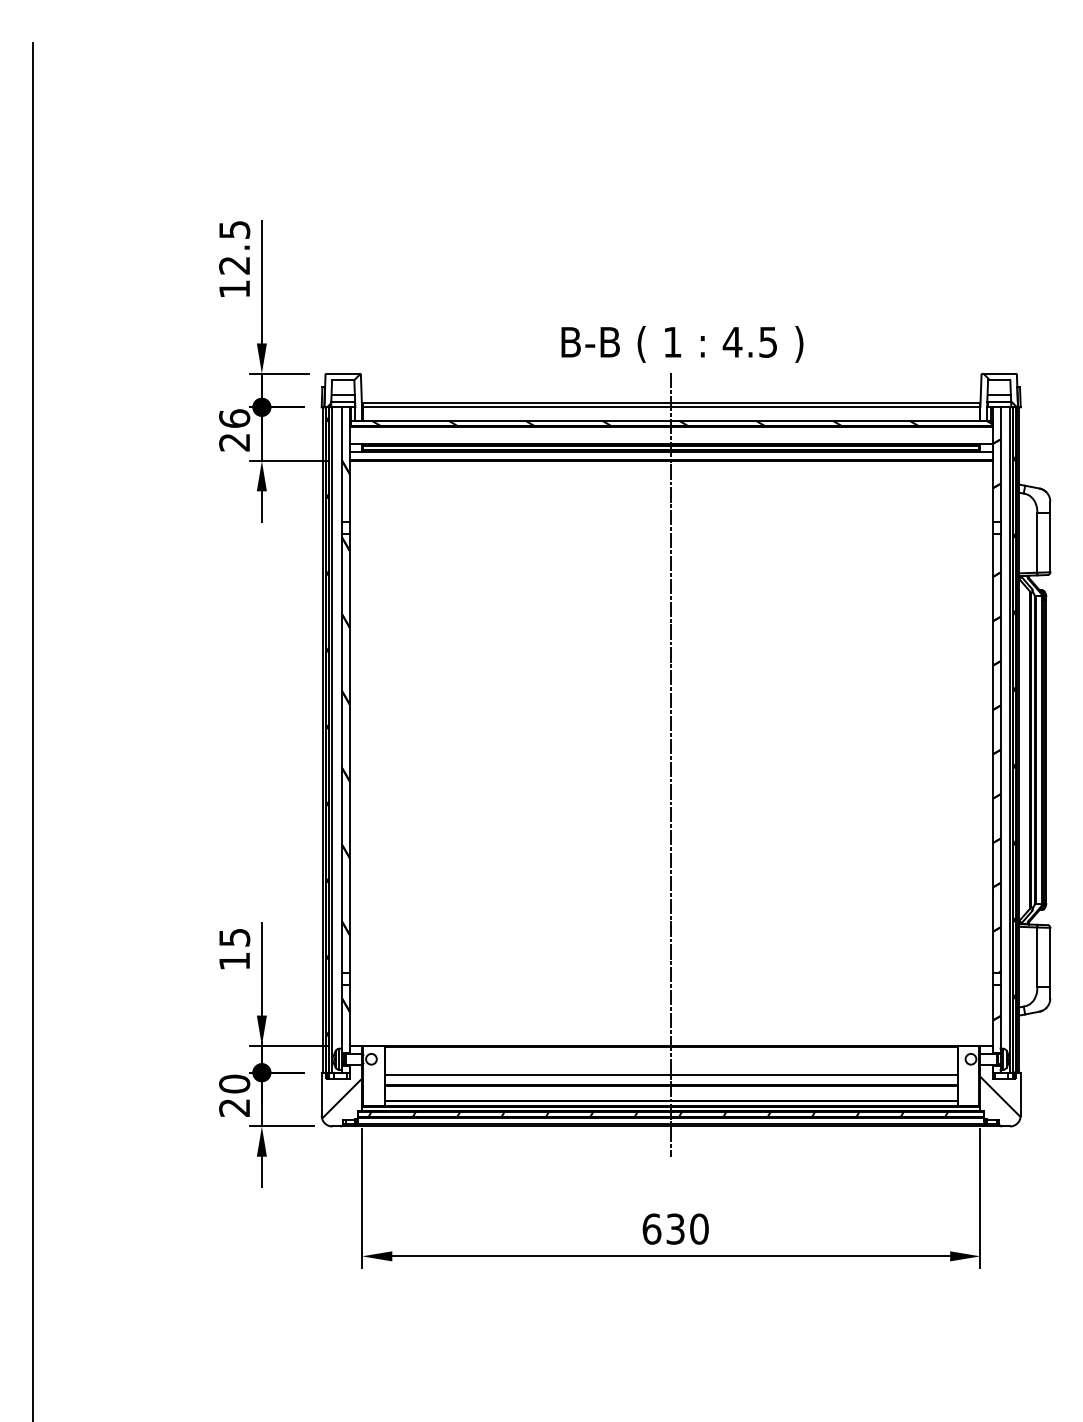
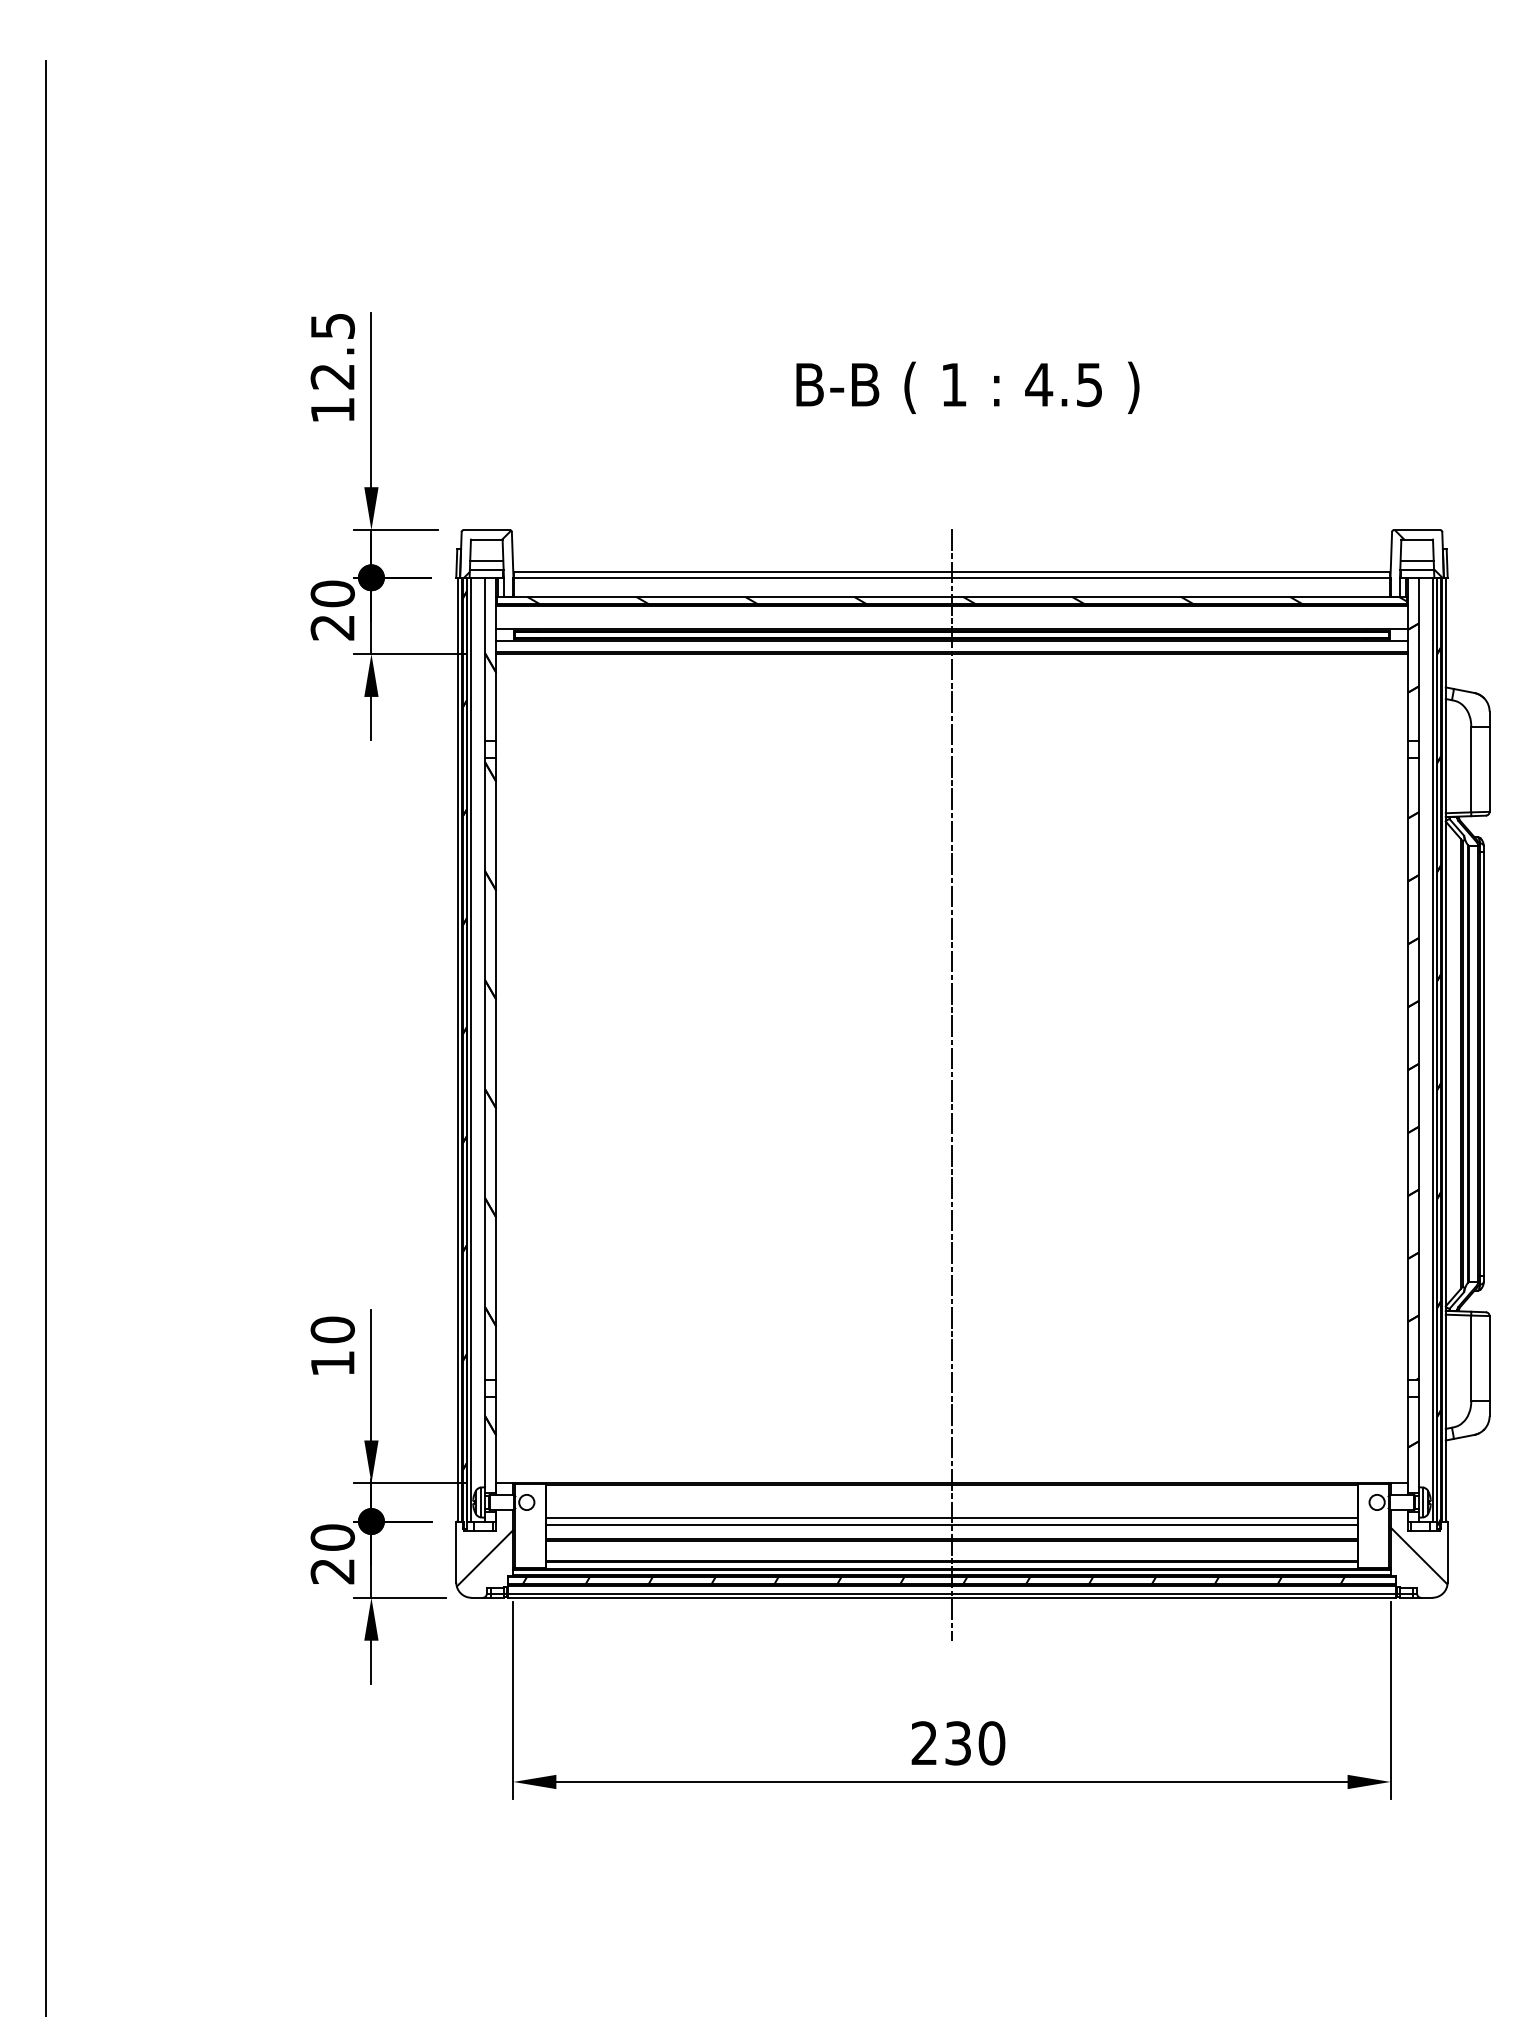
text: (682, 344) -> (967, 387), moved
text: (234, 418) -> (332, 593), 26 -> 20
text: (234, 937) -> (332, 1329), 15 -> 10
line: (670, 1070) -> (950, 1518), added
text: (651, 1228) -> (924, 1742), 630 -> 230

